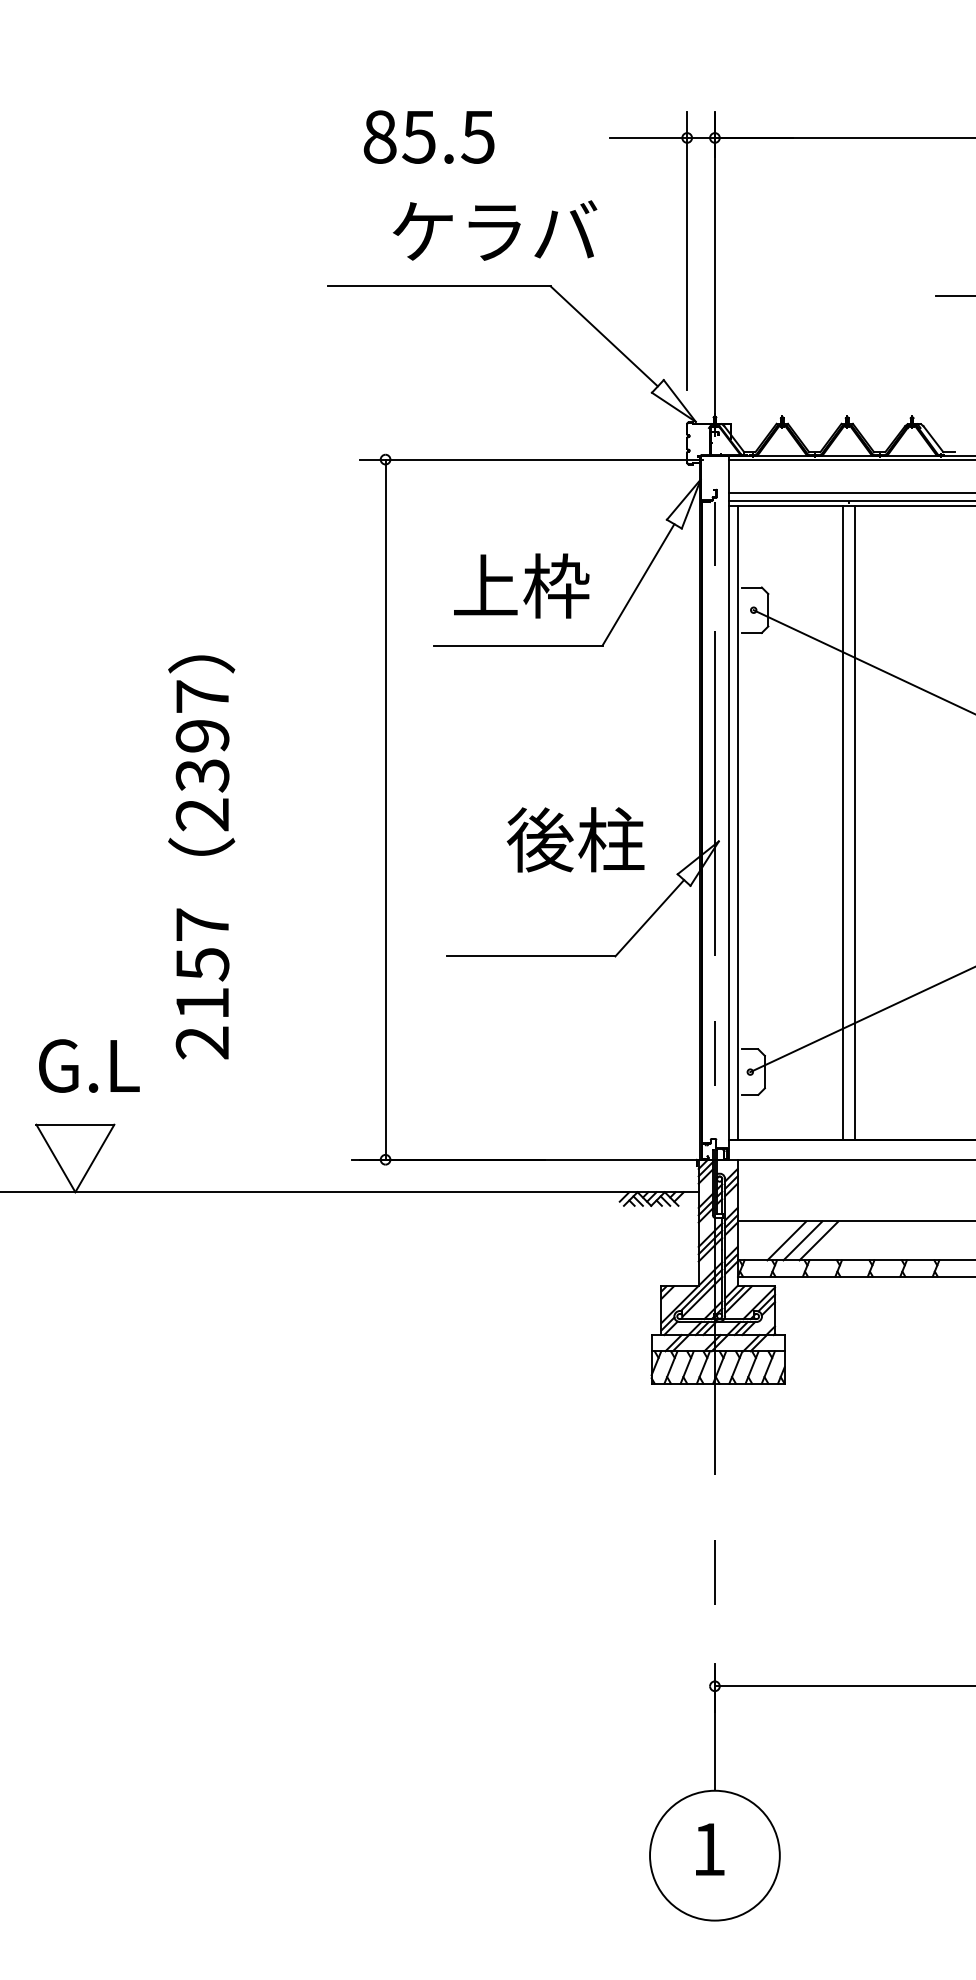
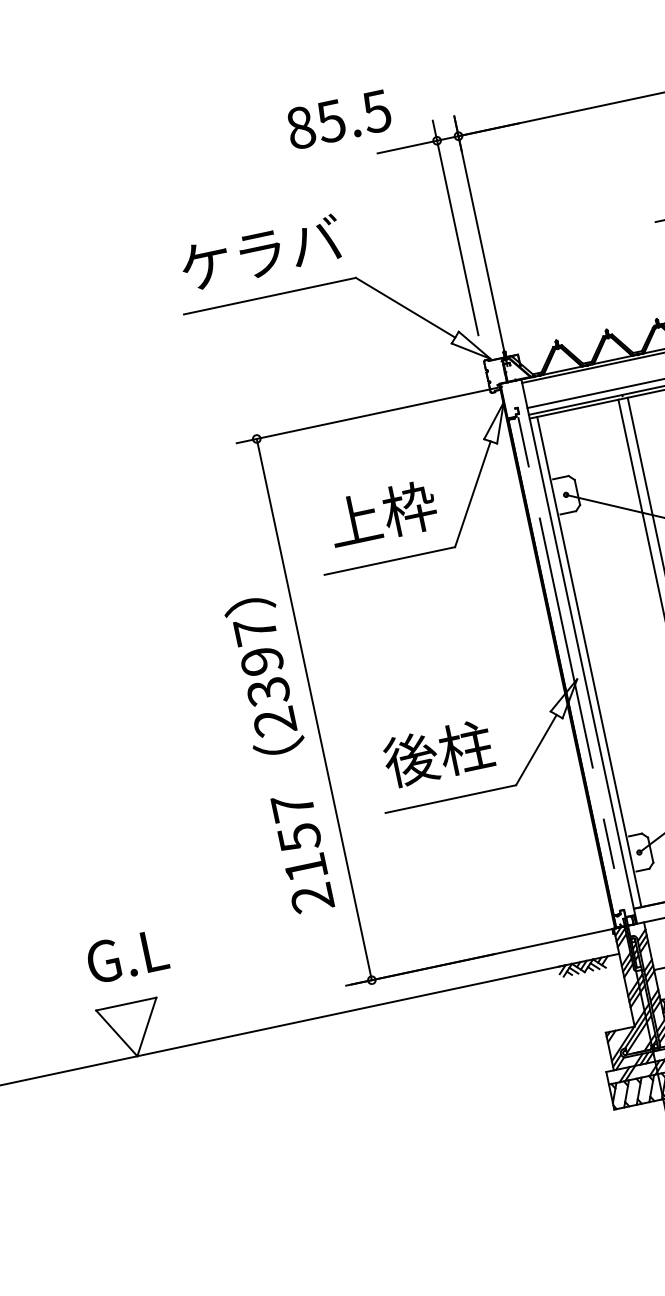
text: (428, 136) -> (338, 119), moved
text: (495, 230) -> (261, 252), moved
text: (575, 839) -> (438, 753), moved
text: (201, 857) -> (281, 755), moved

